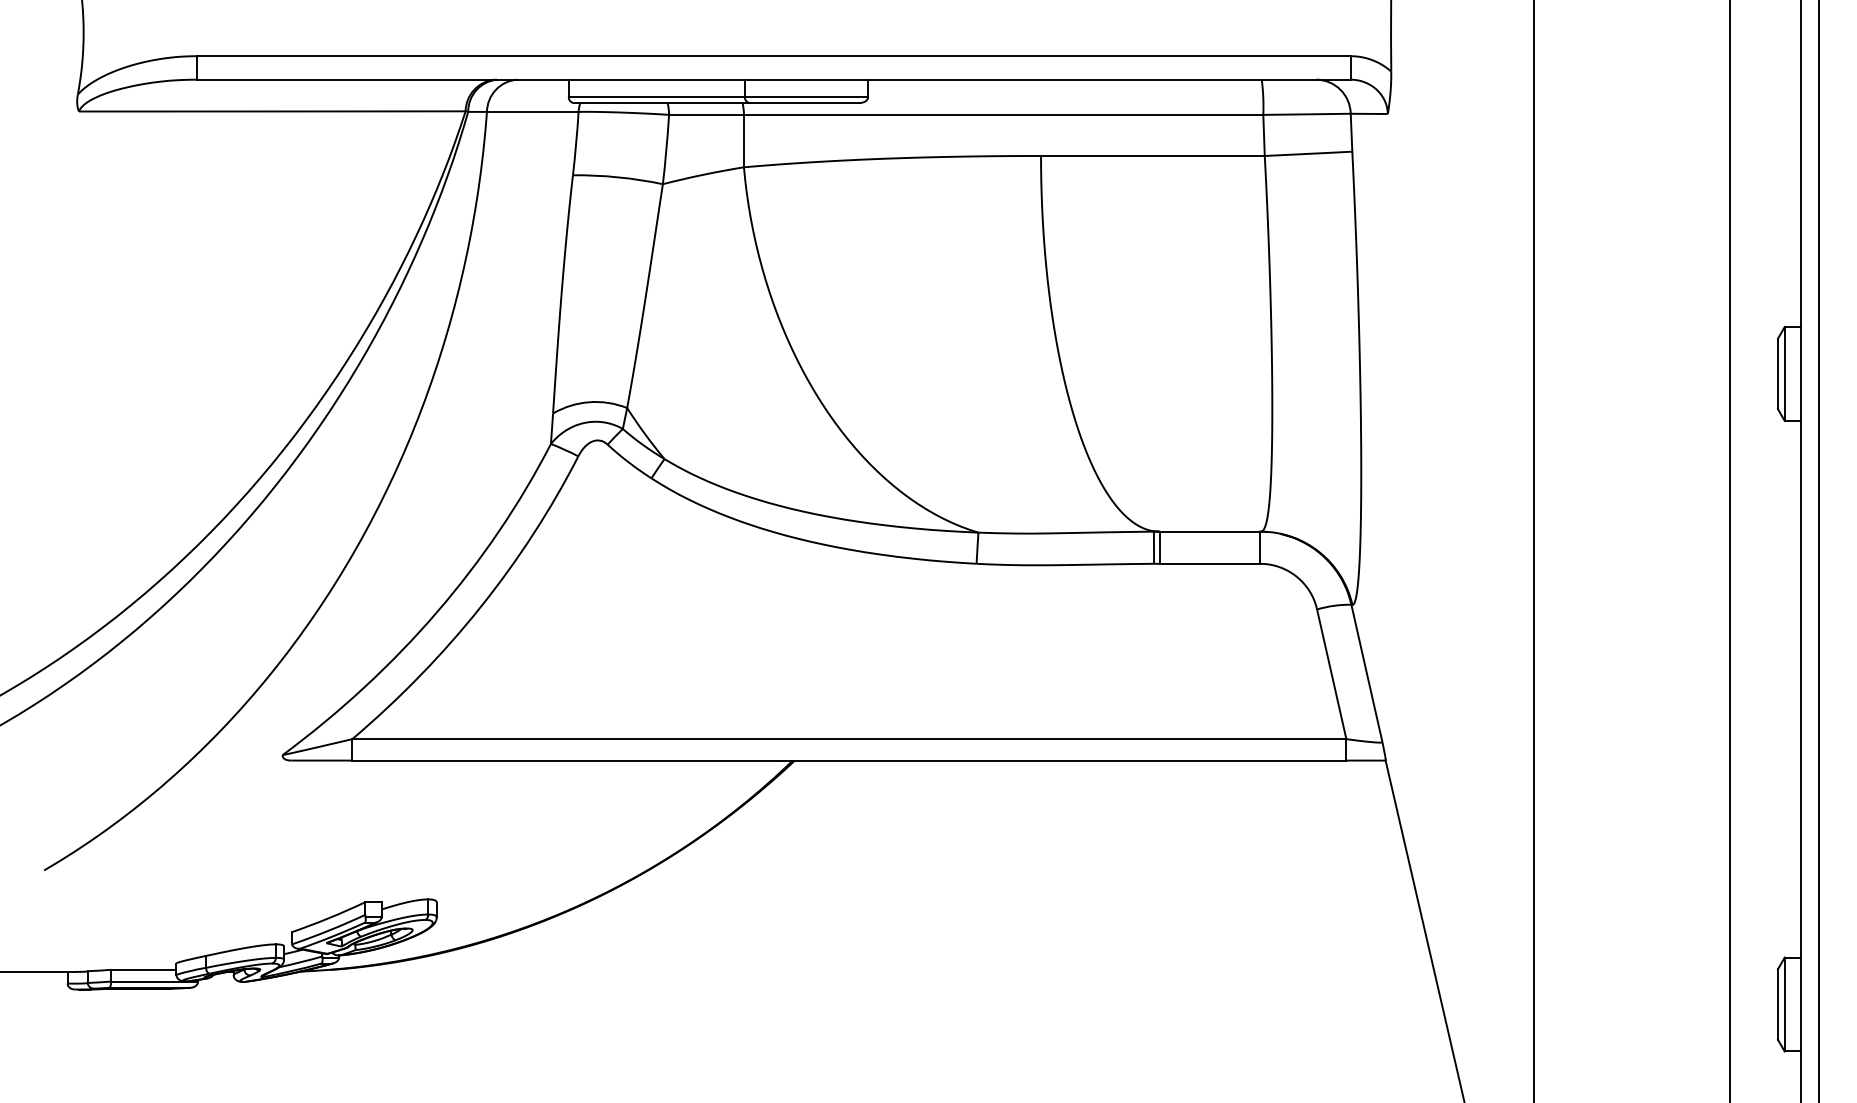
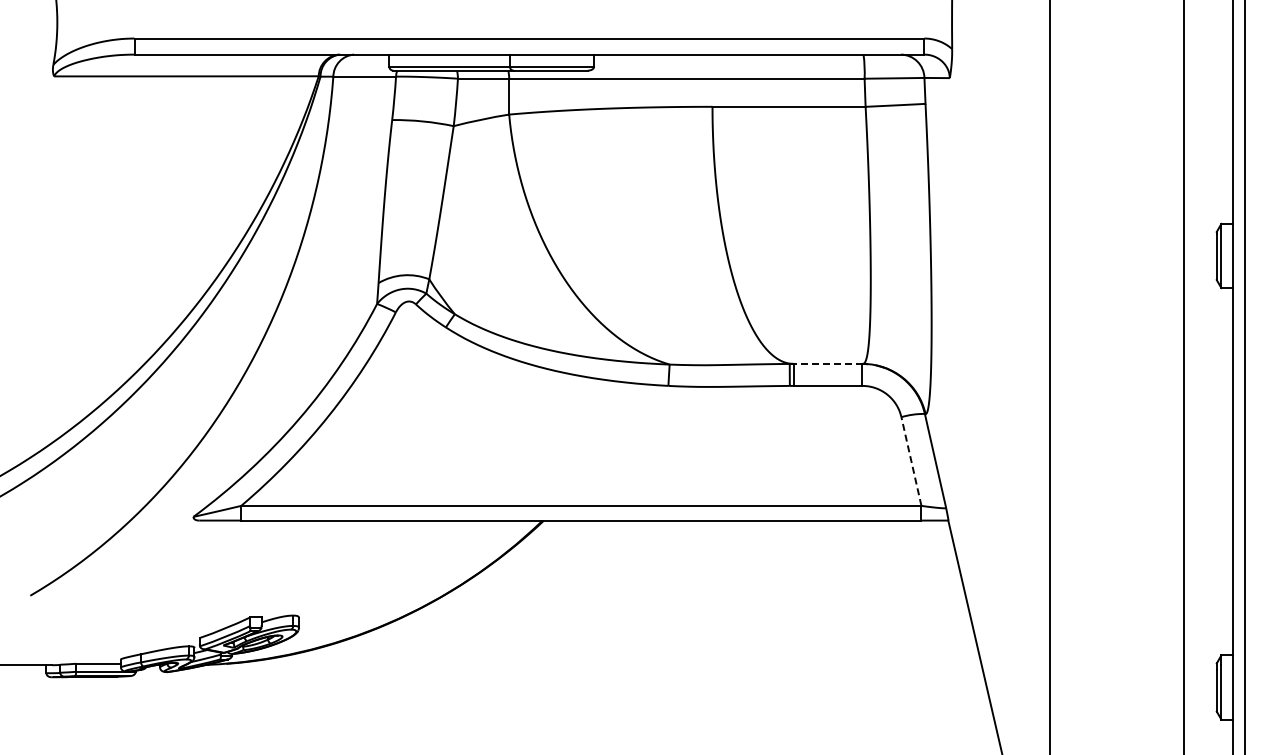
line: (1210, 531) -> (828, 363), solid -> dashed
line: (1331, 674) -> (911, 461), solid -> dashed

